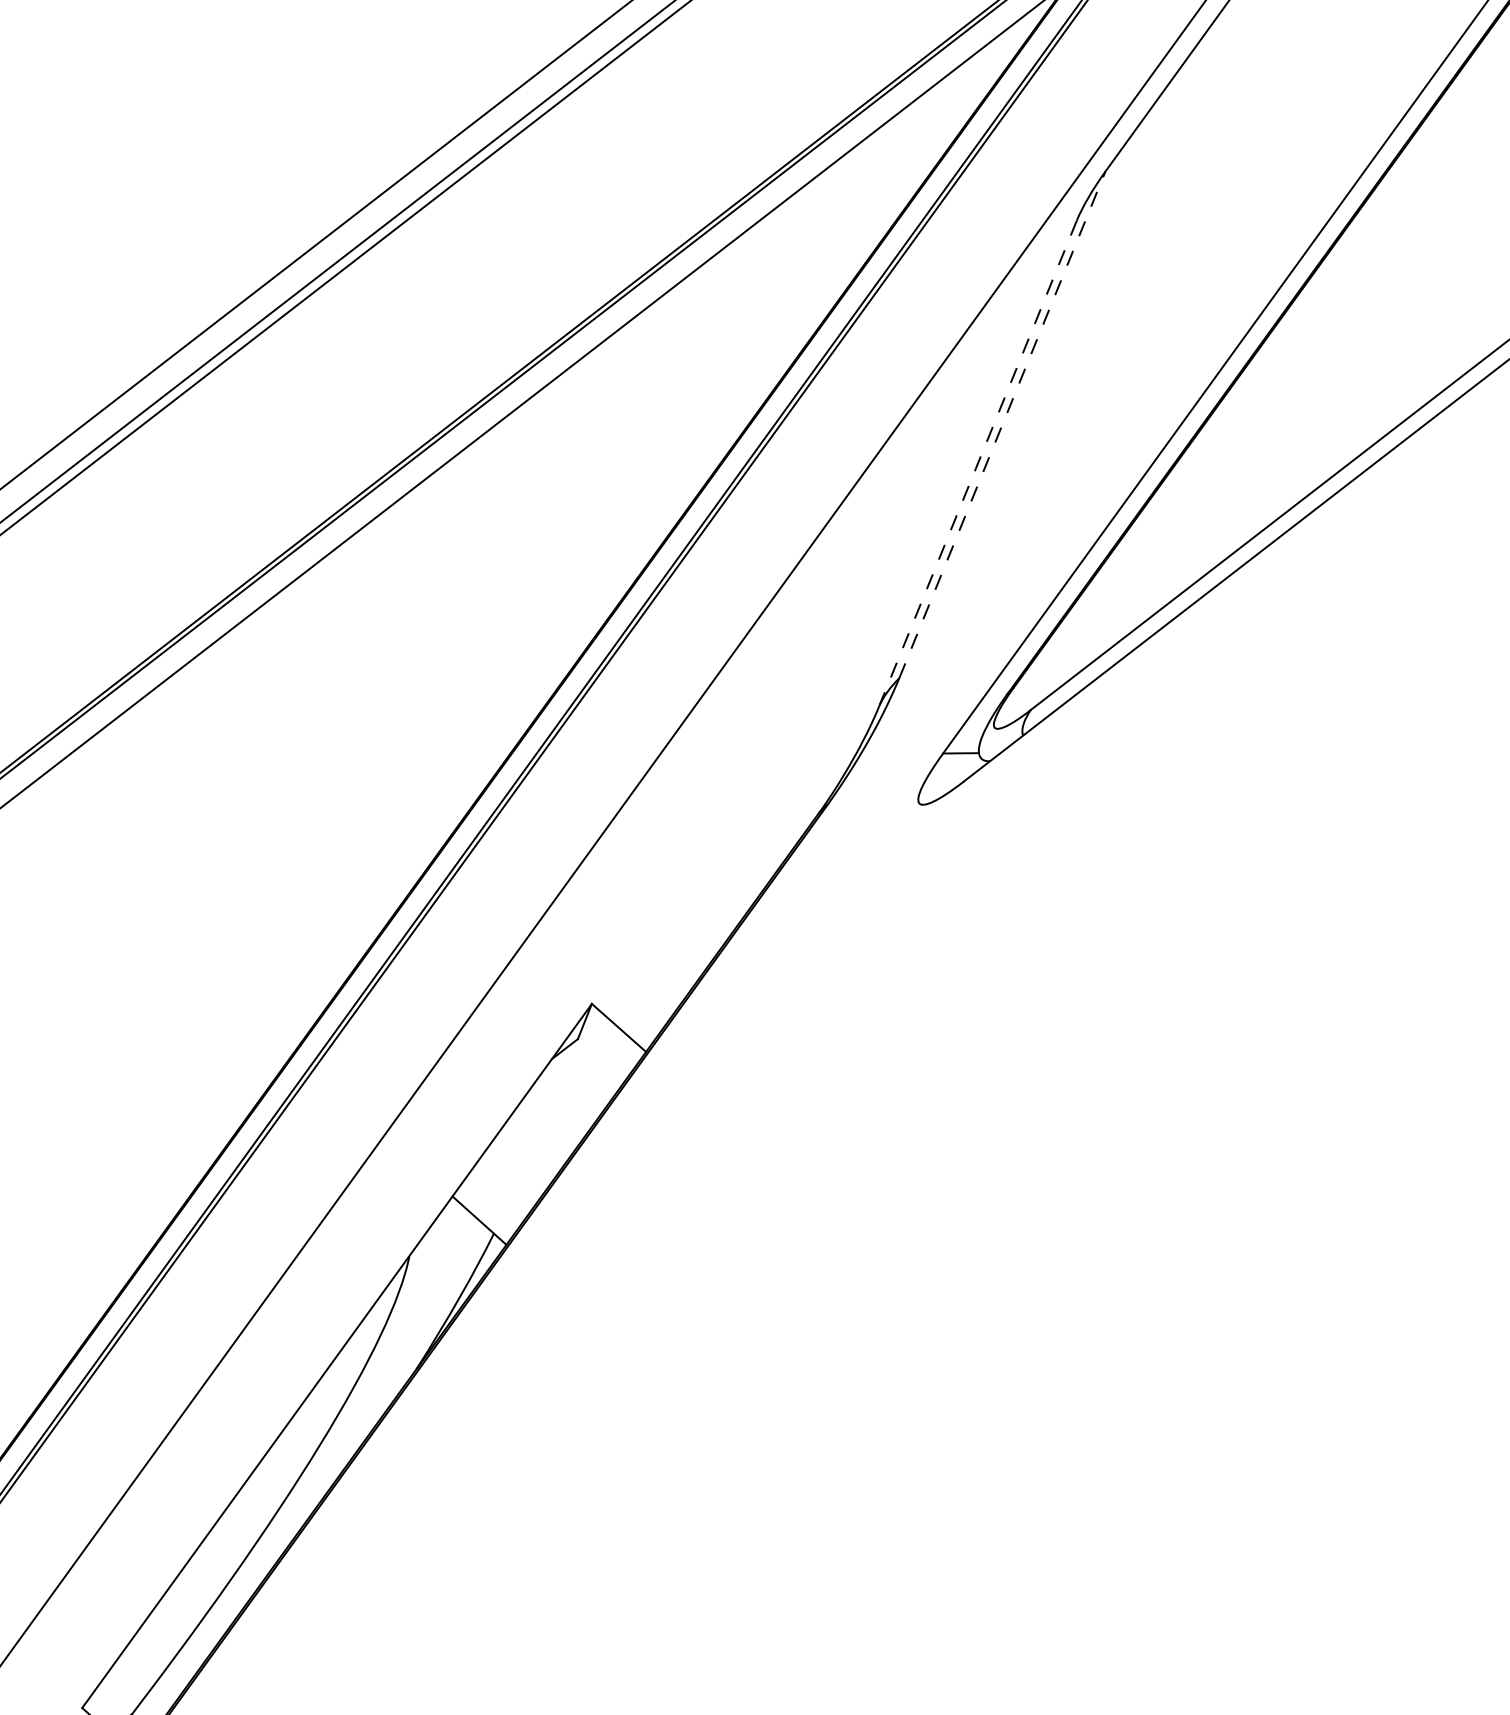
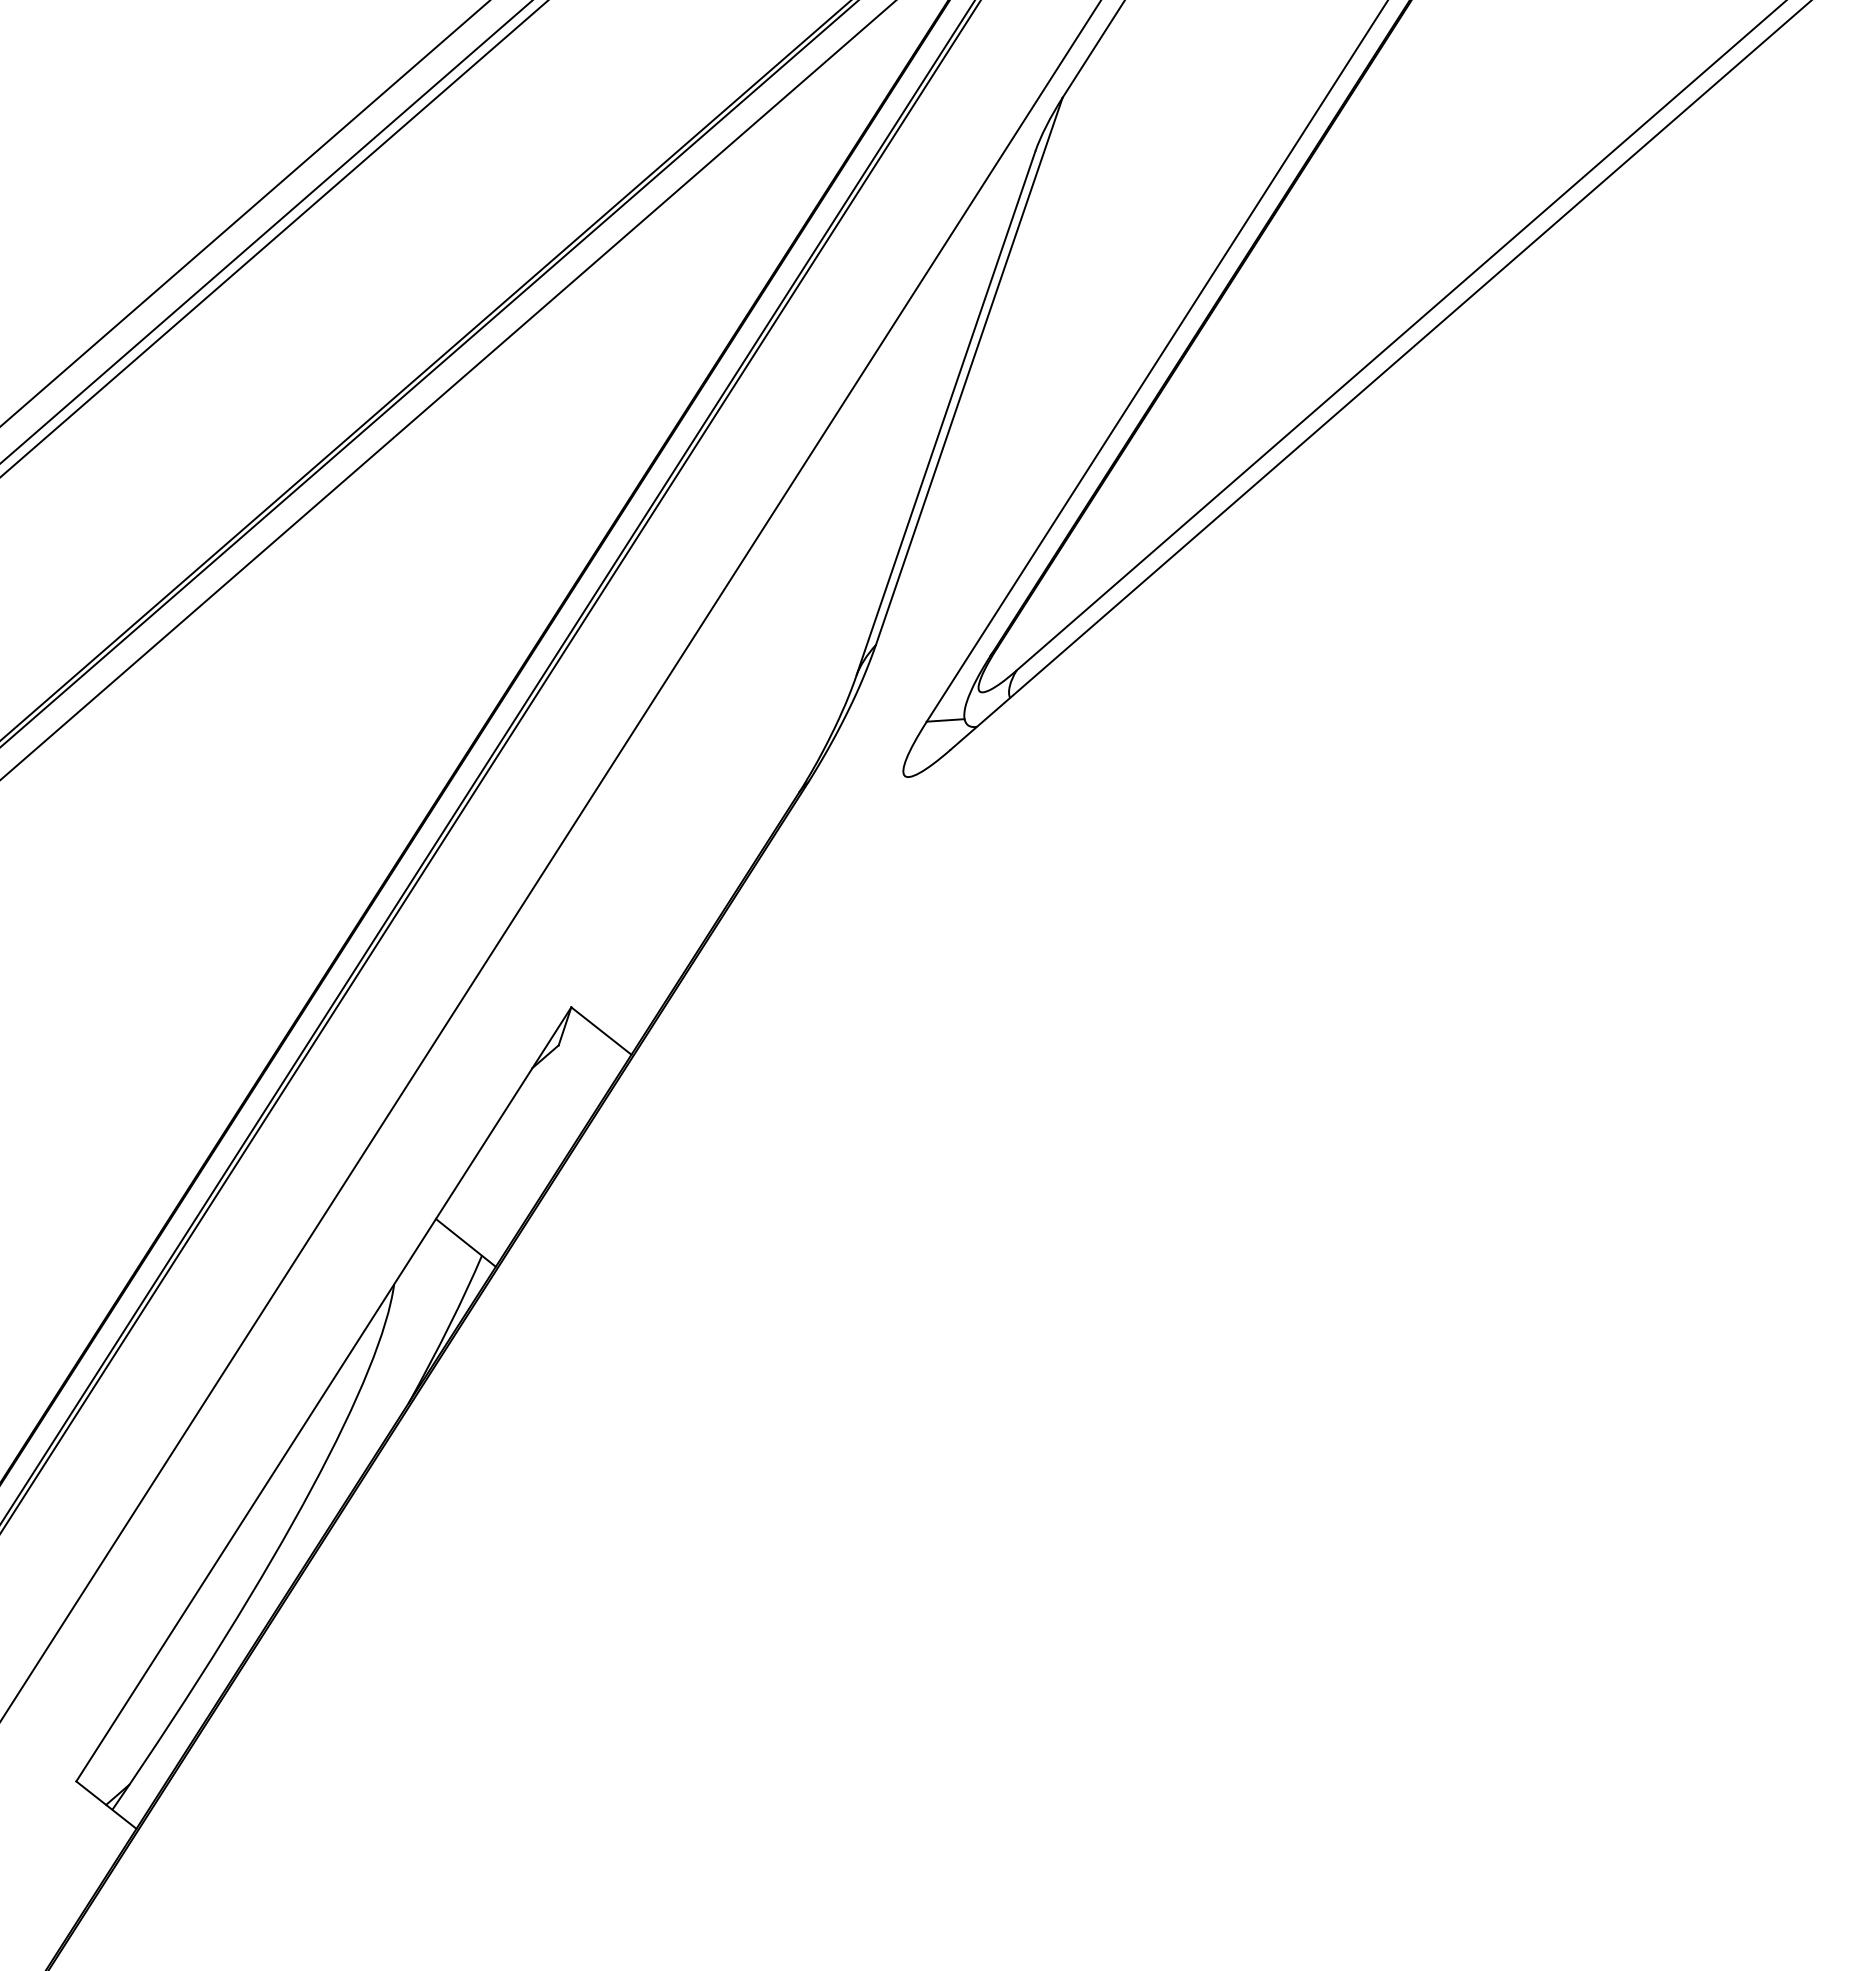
line: (1002, 424) -> (969, 370), dashed -> solid
line: (978, 463) -> (946, 413), dashed -> solid

